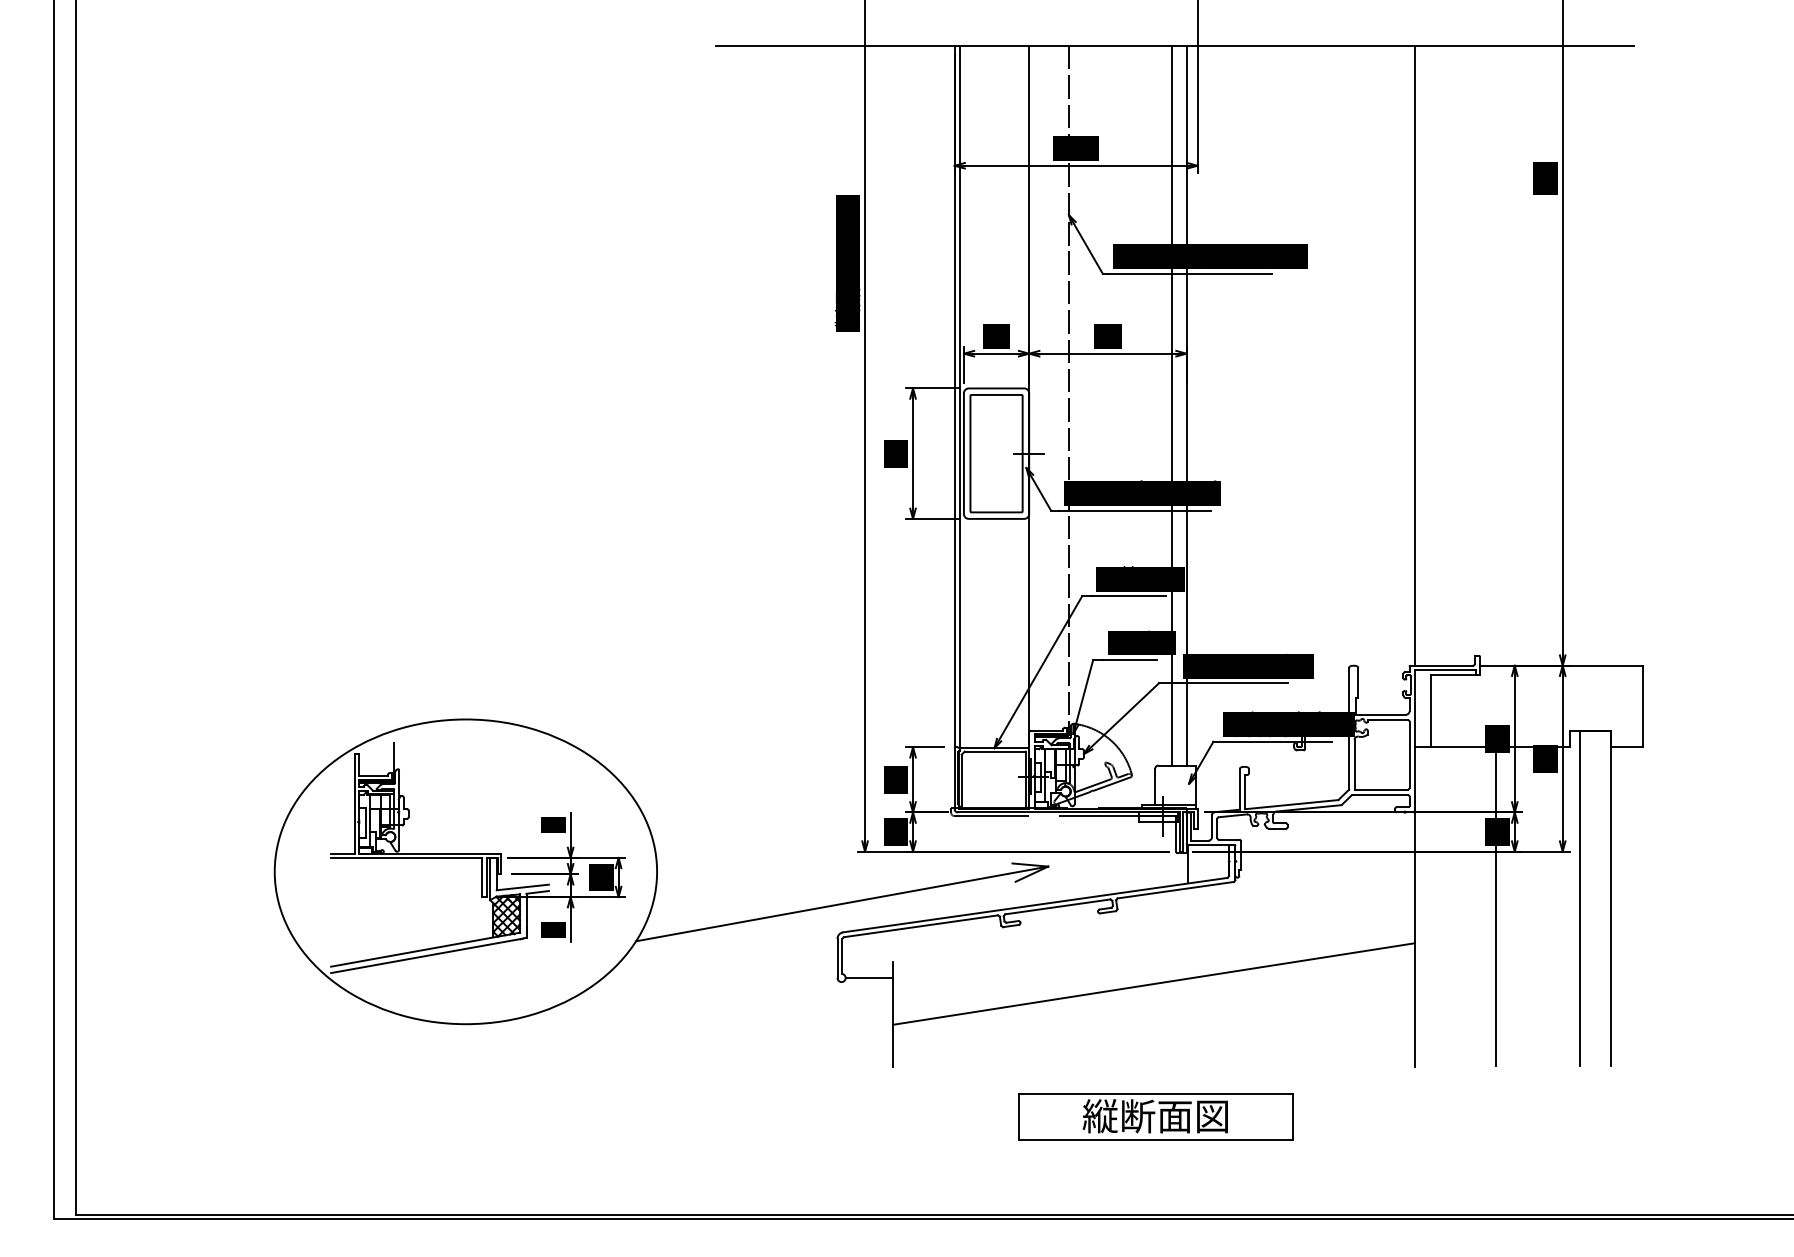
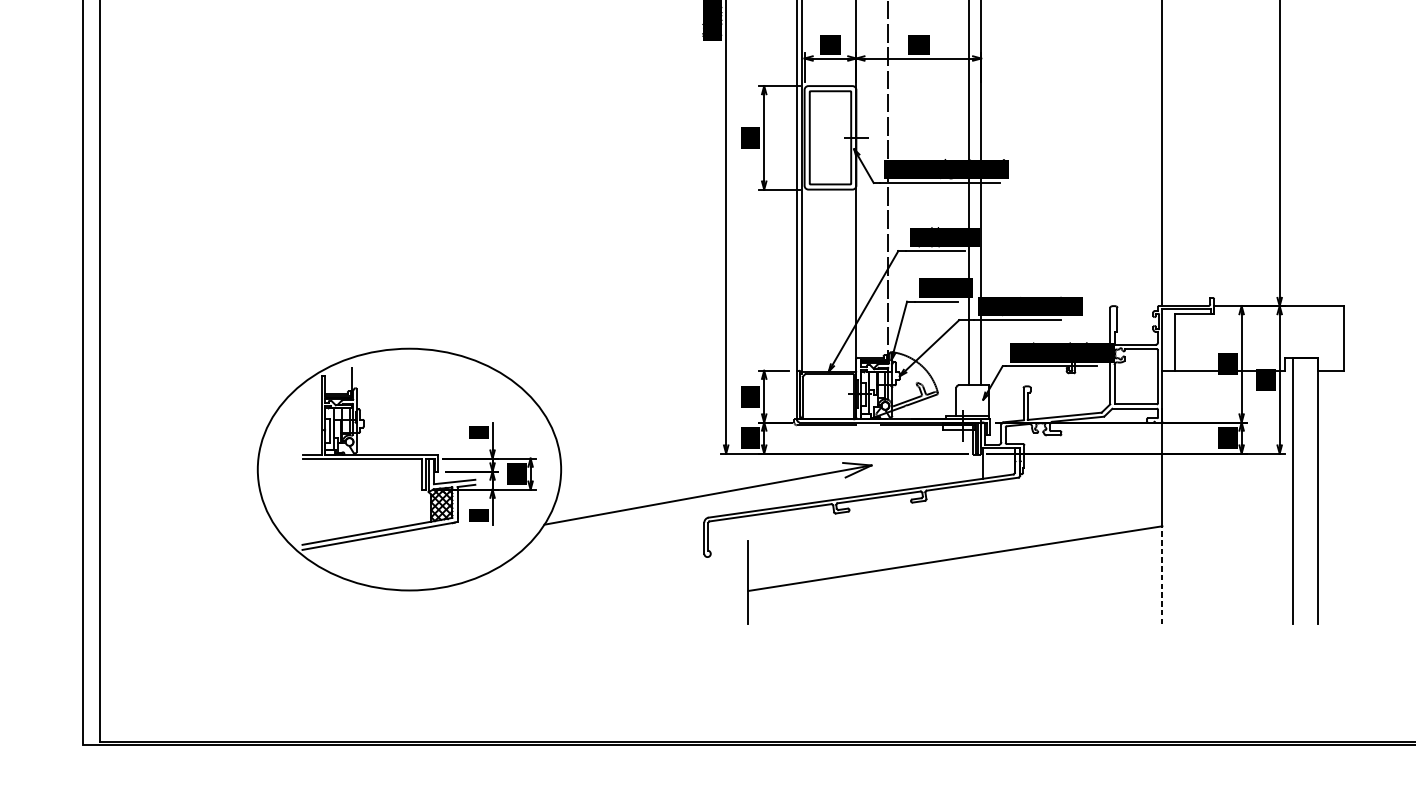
line: (1496, 906) -> (1227, 497), removed
line: (868, 978) -> (728, 554), removed
line: (1414, 1004) -> (1162, 574), solid -> dashed
part: (1155, 1116) -> (956, 663), removed

